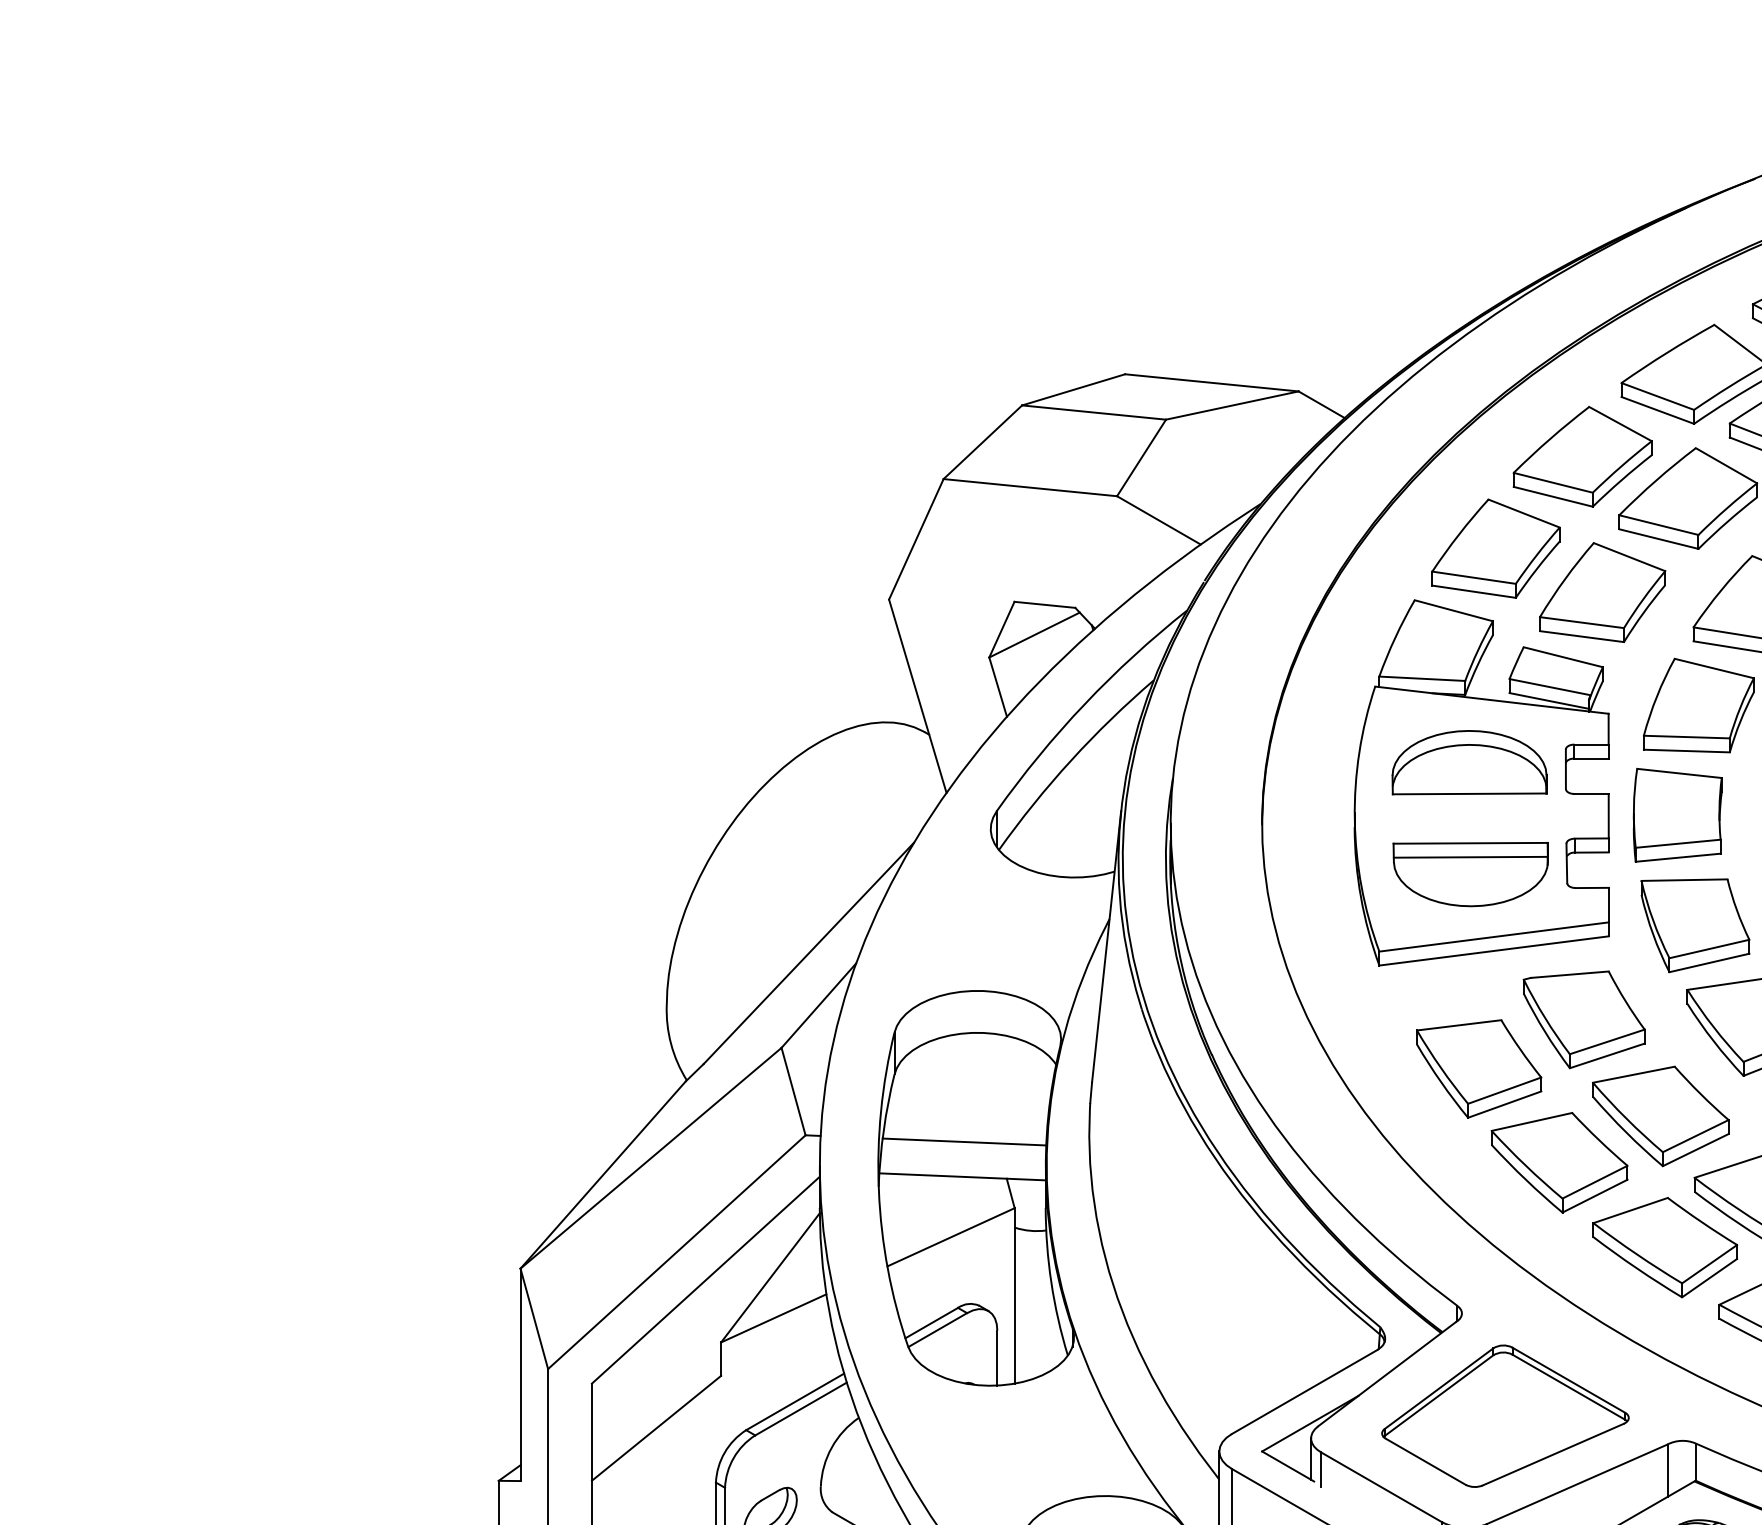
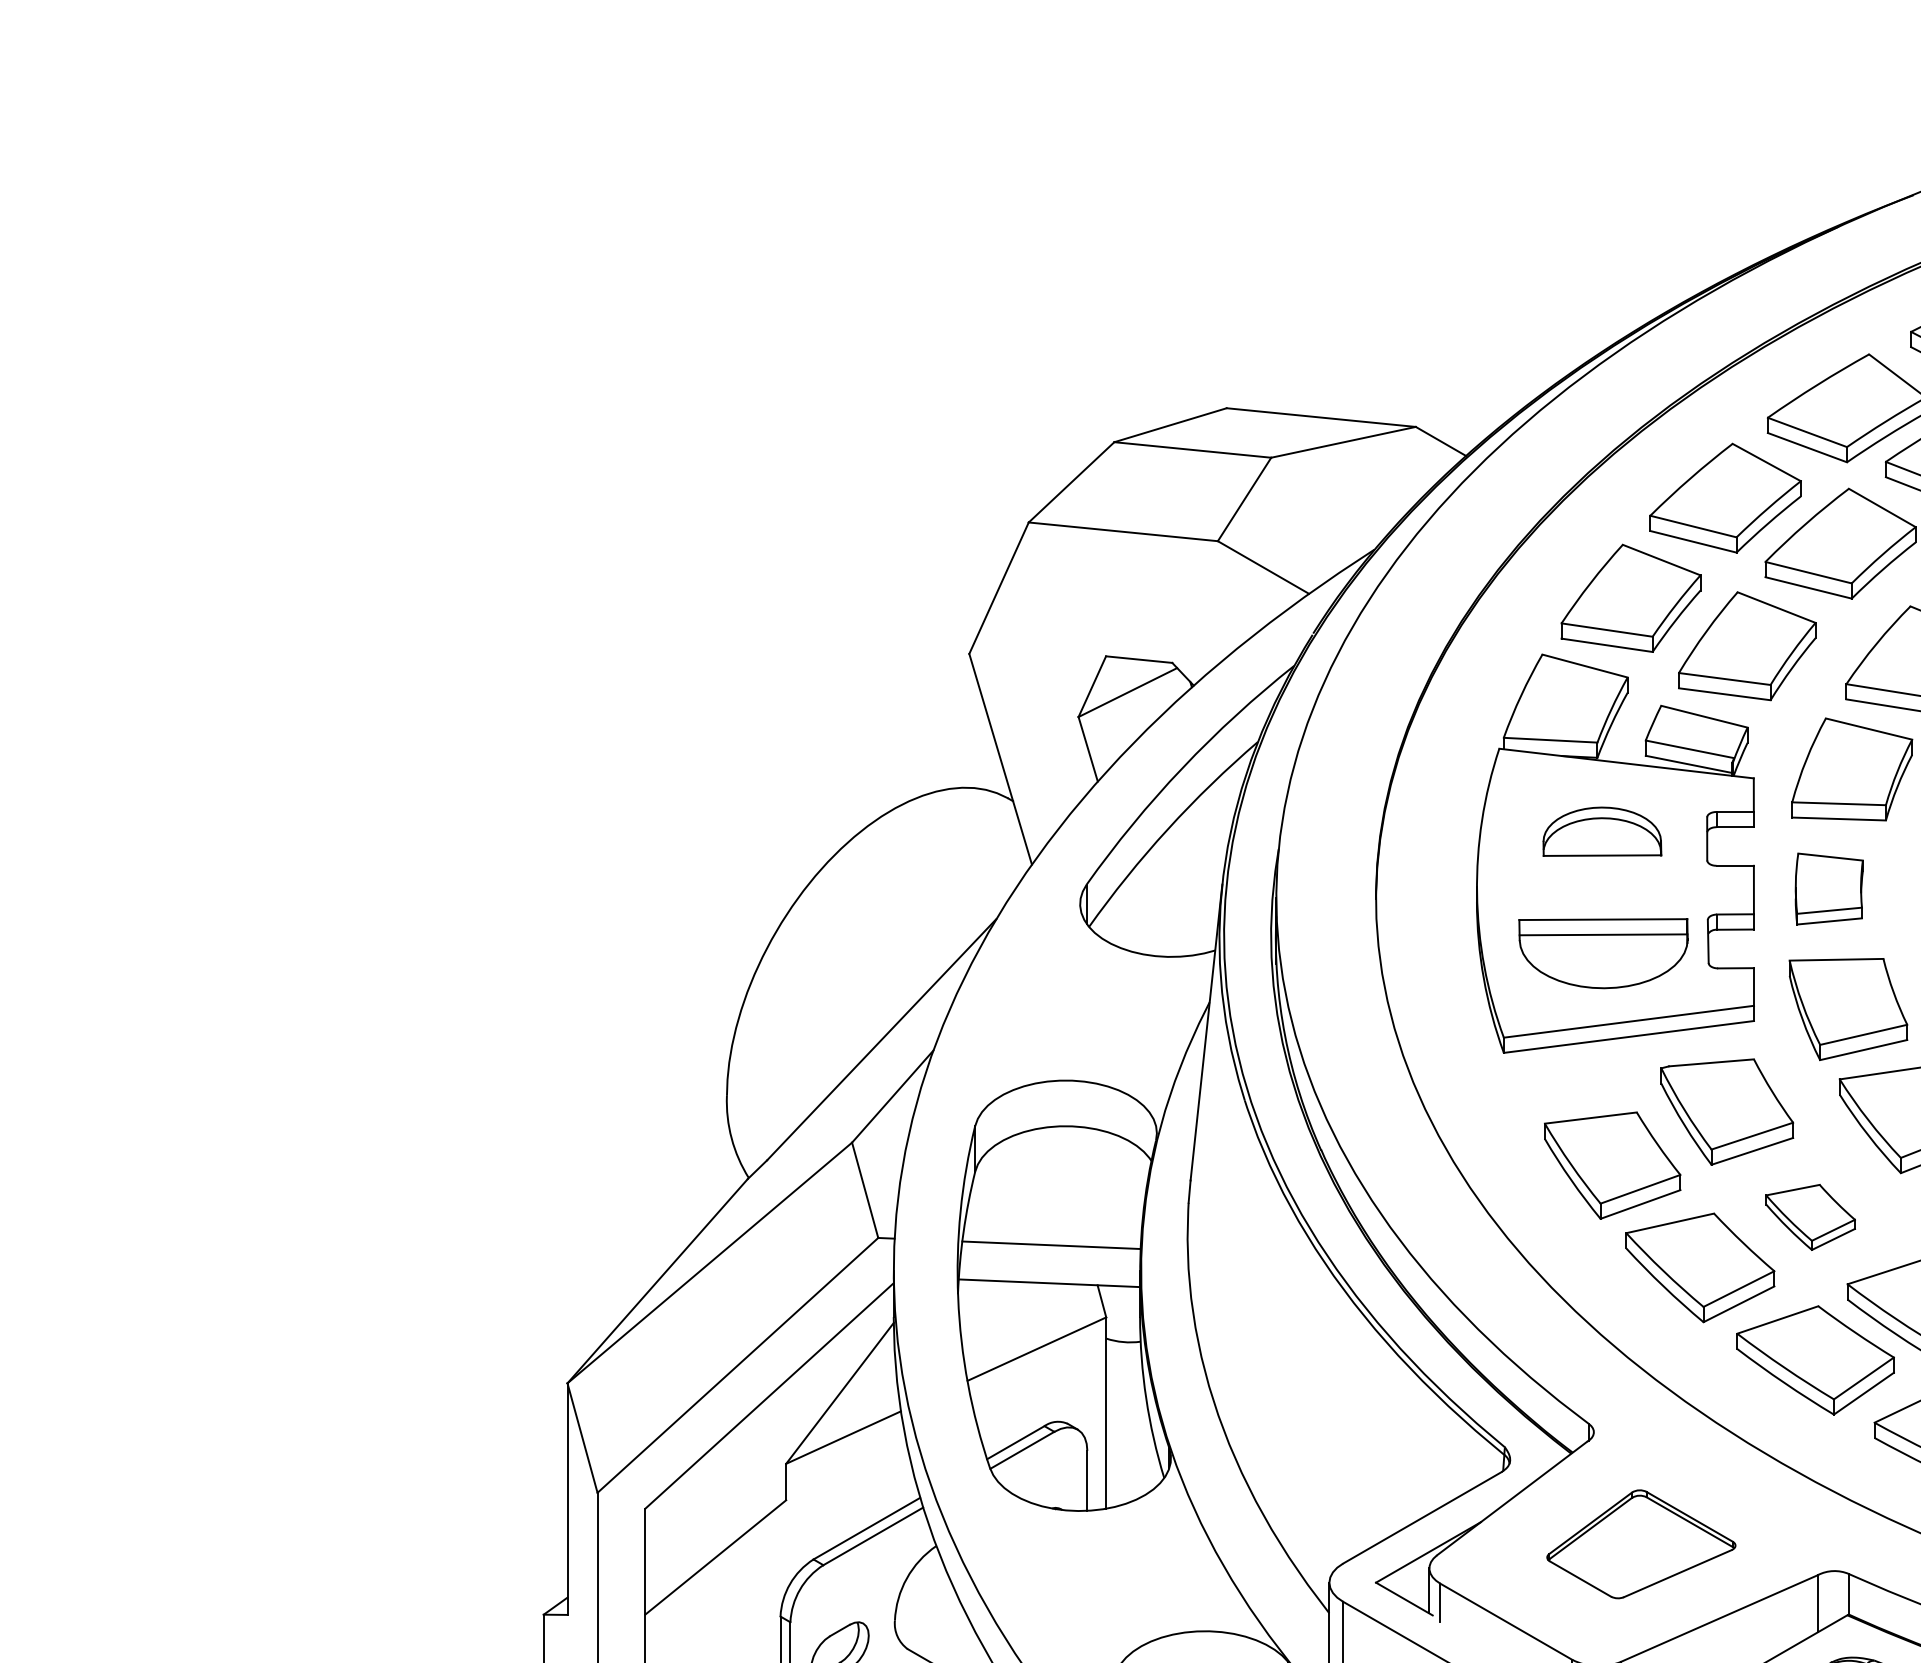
part: (1469, 762) -> (1602, 831), size x0.7
part: (1678, 814) -> (1829, 888), size x0.7
part: (1660, 1116) -> (1810, 1217), size x0.6
part: (1505, 1416) -> (1641, 1544), size x0.7

